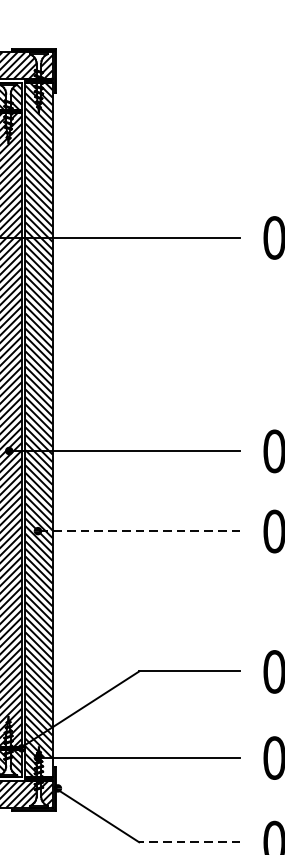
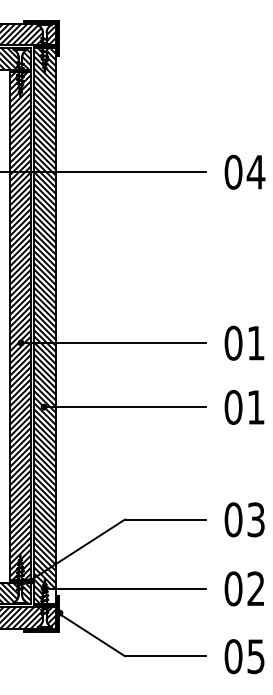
line: (138, 531) -> (124, 407), dashed -> solid
line: (189, 842) -> (165, 656), dashed -> solid

